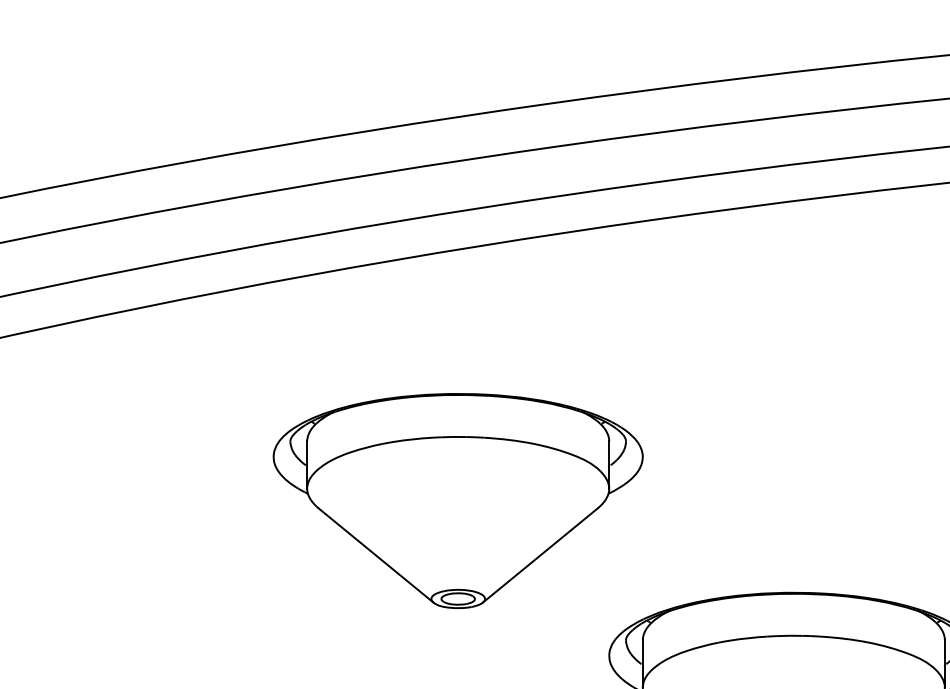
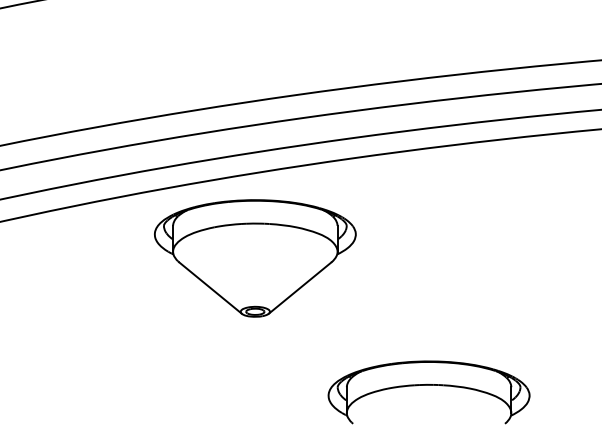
part: (458, 501) -> (255, 258), moved

